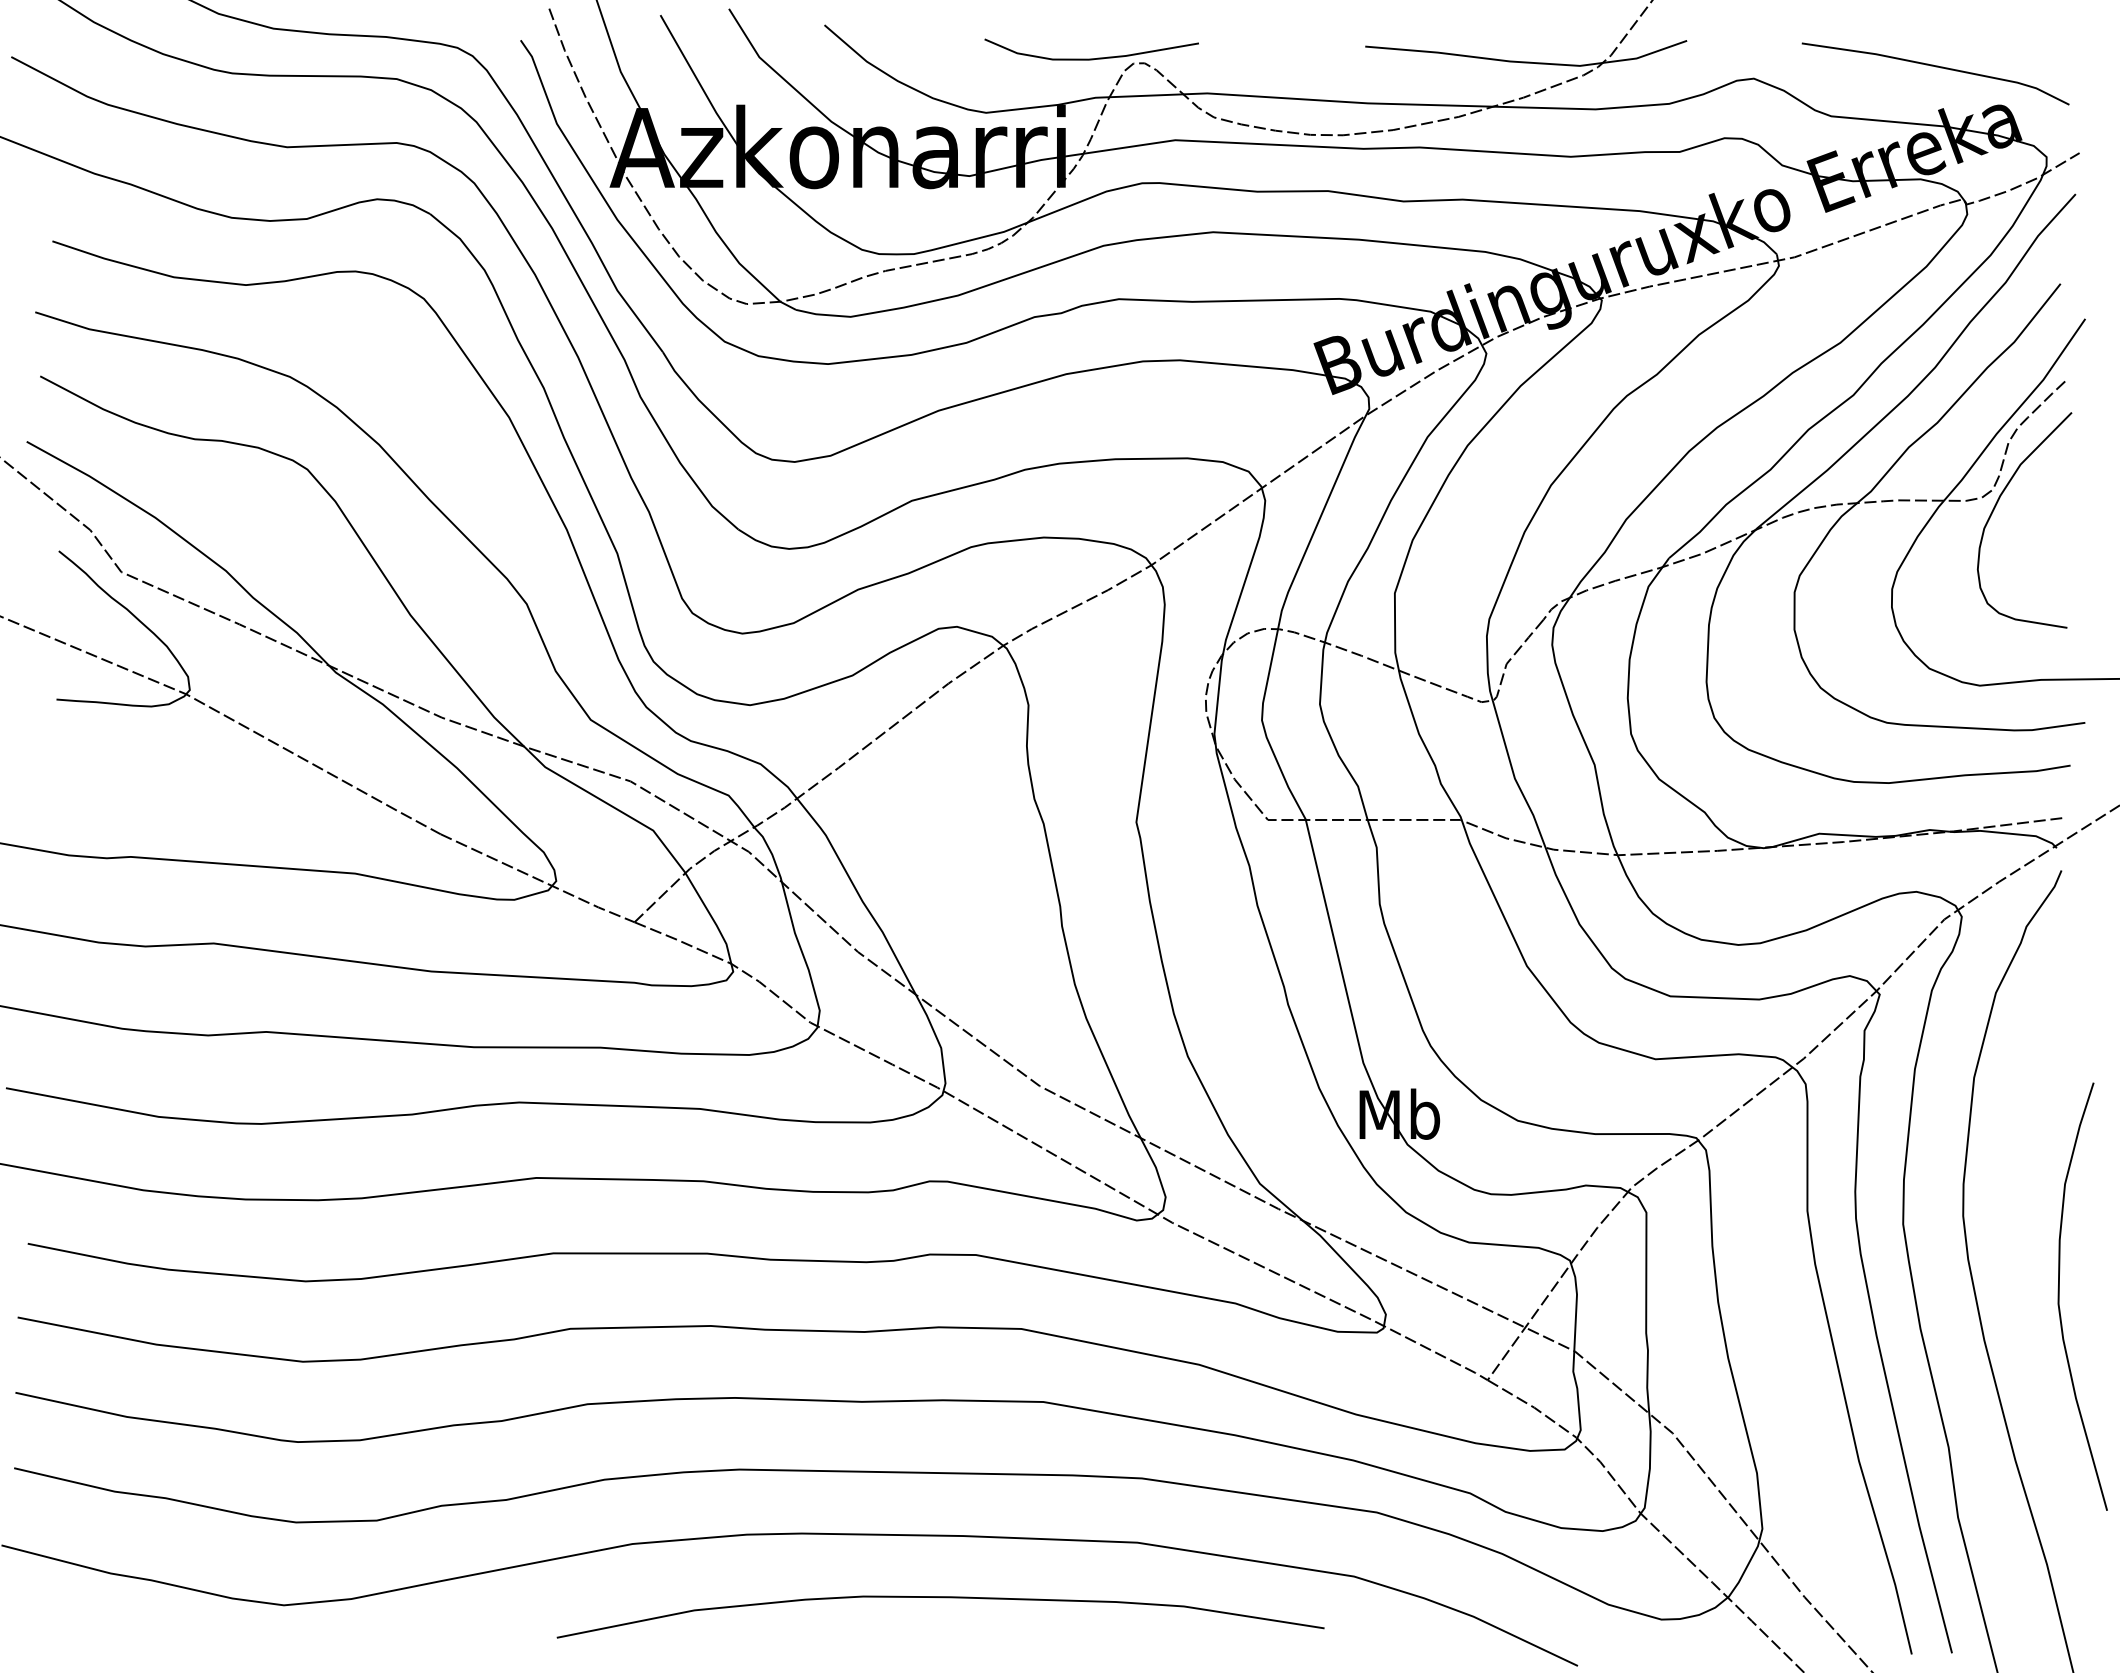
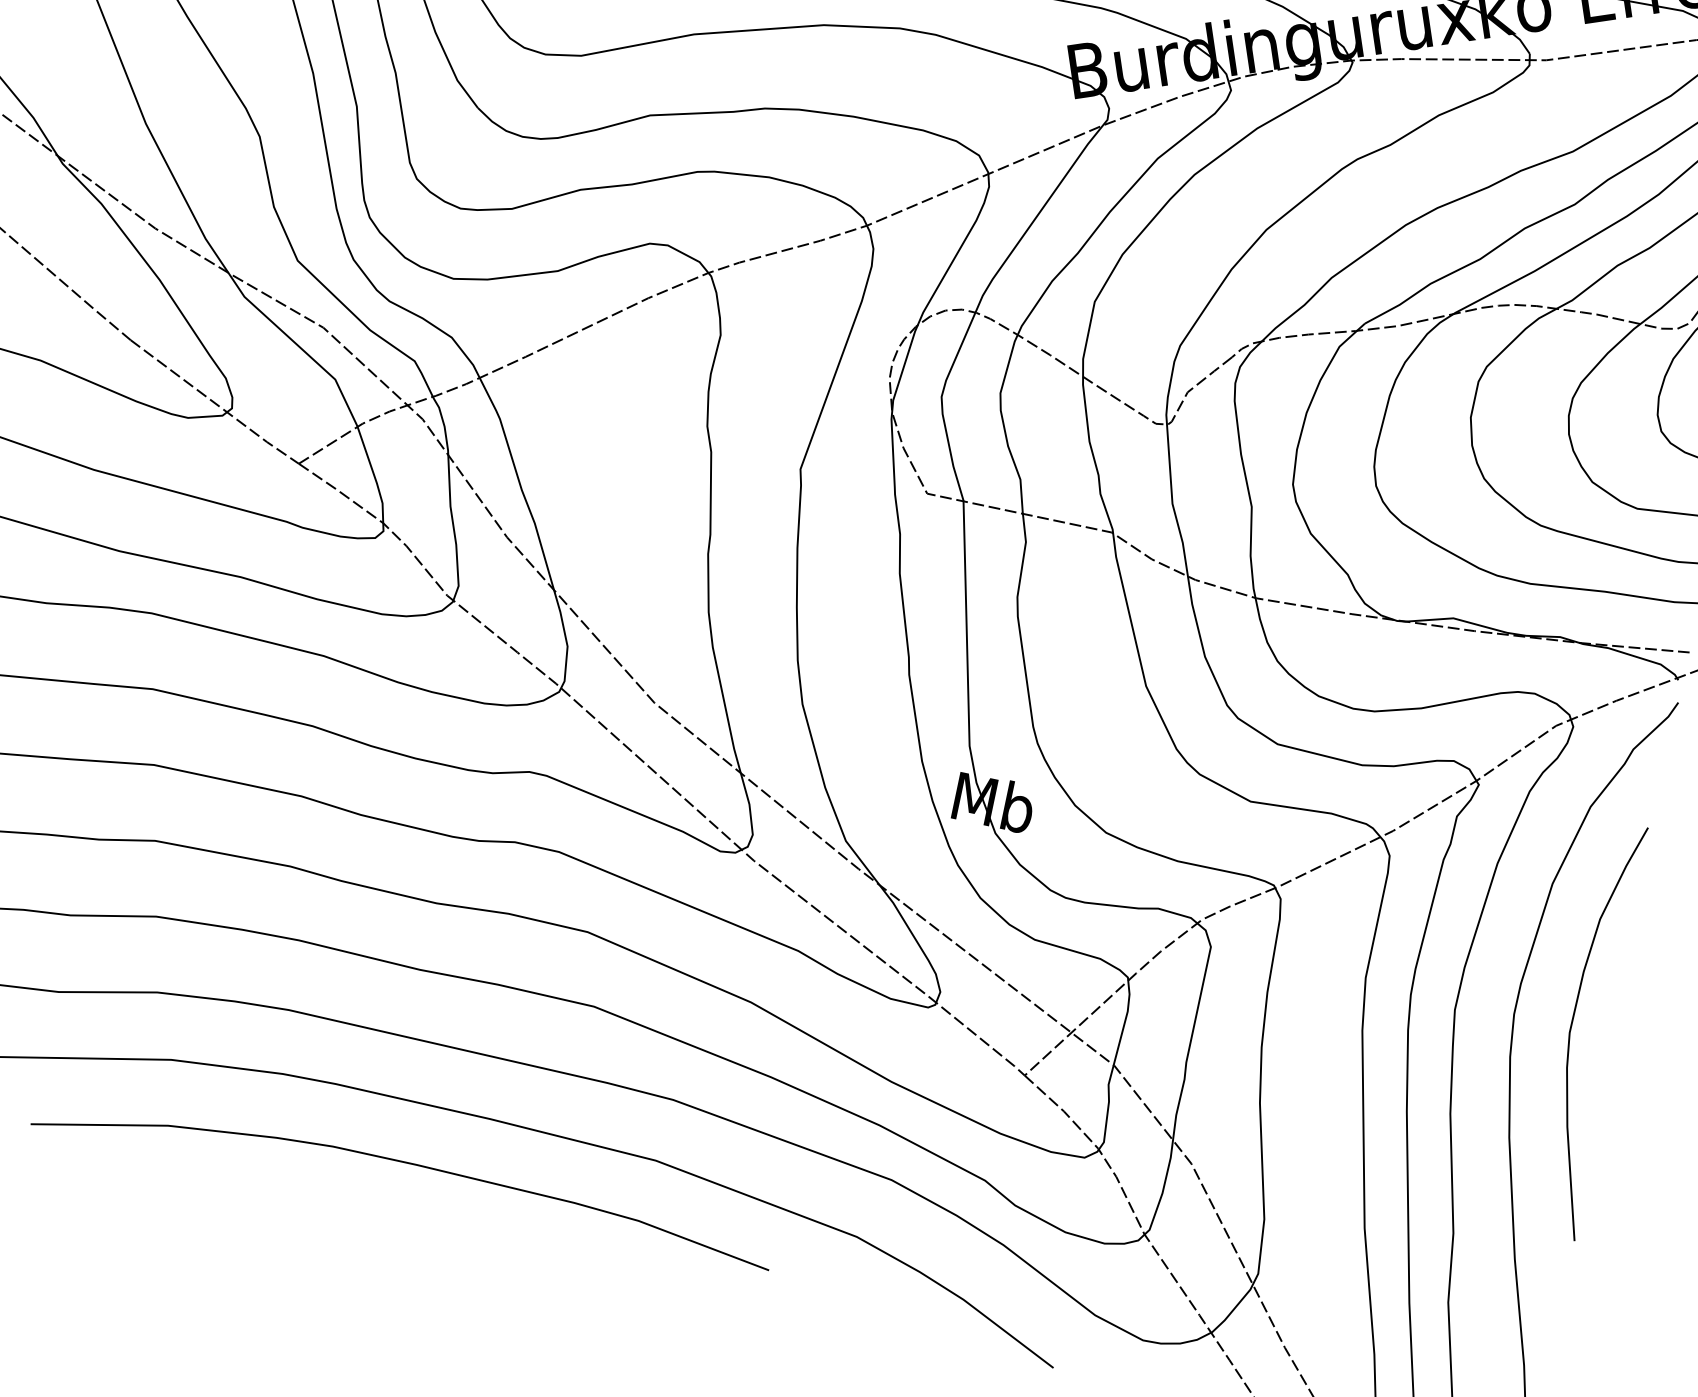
curve: (2059, 1296) -> (1572, 1025), moved
curve: (940, 1598) -> (406, 1164), moved

